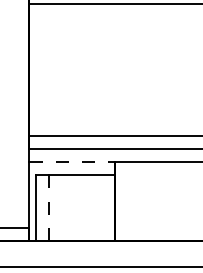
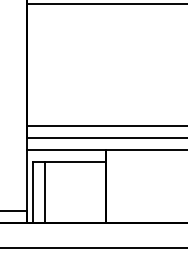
line: (72, 162) -> (67, 150), dashed -> solid
line: (49, 208) -> (45, 193), dashed -> solid

